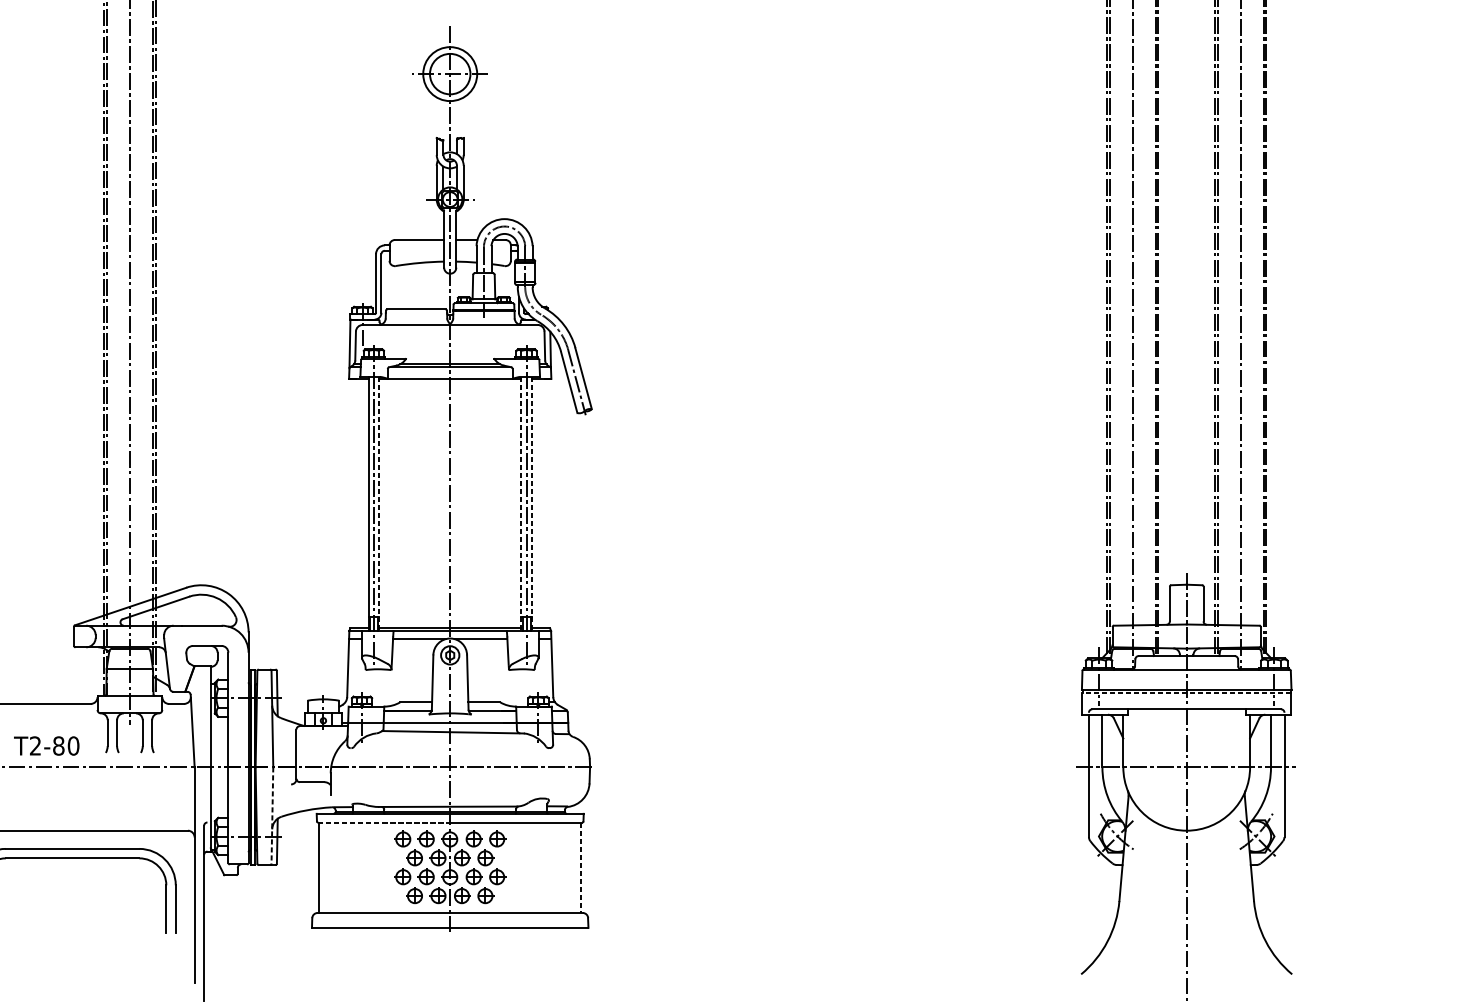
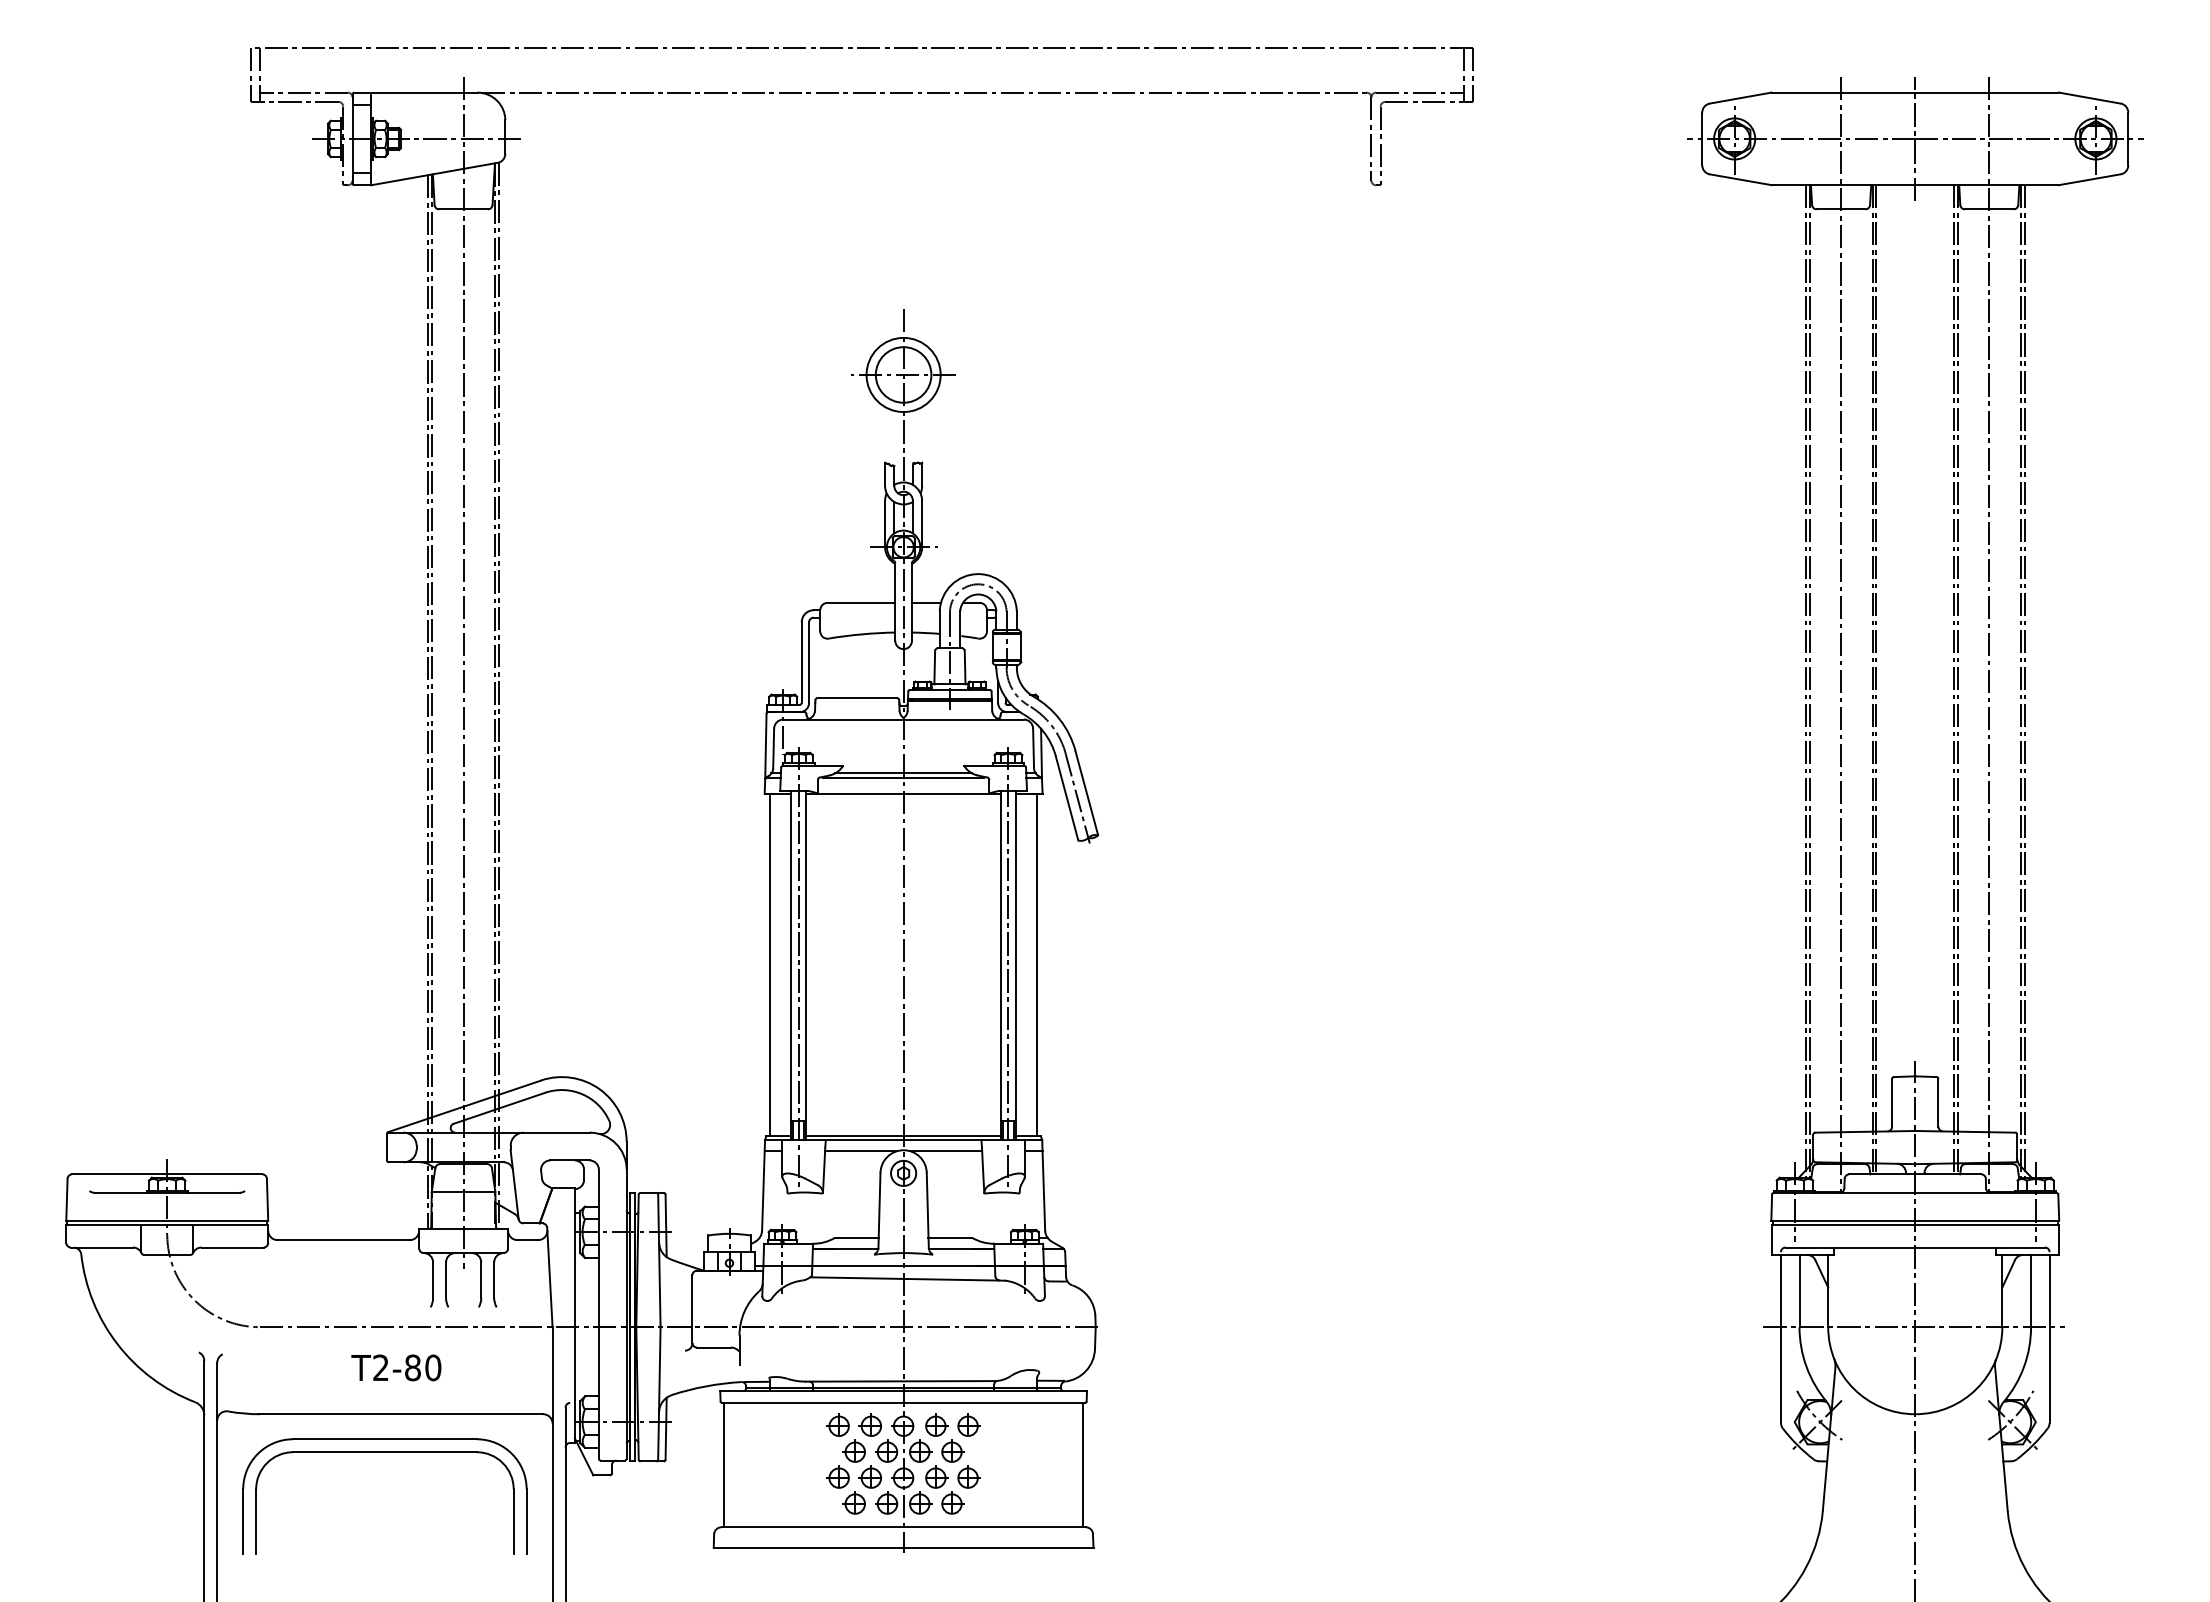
line: (353, 503) -> (770, 964), added
line: (547, 503) -> (1037, 964), added
line: (379, 504) -> (806, 965), dashed -> solid
line: (521, 504) -> (1001, 965), dashed -> solid
line: (531, 504) -> (1015, 965), dashed -> solid
line: (1186, 693) -> (1915, 1225), dashed -> solid
text: (46, 745) -> (396, 1367), moved
line: (272, 815) -> (659, 1393), dashed -> solid
line: (384, 822) -> (813, 1403), dashed -> solid
line: (581, 868) -> (1083, 1465), dashed -> solid

